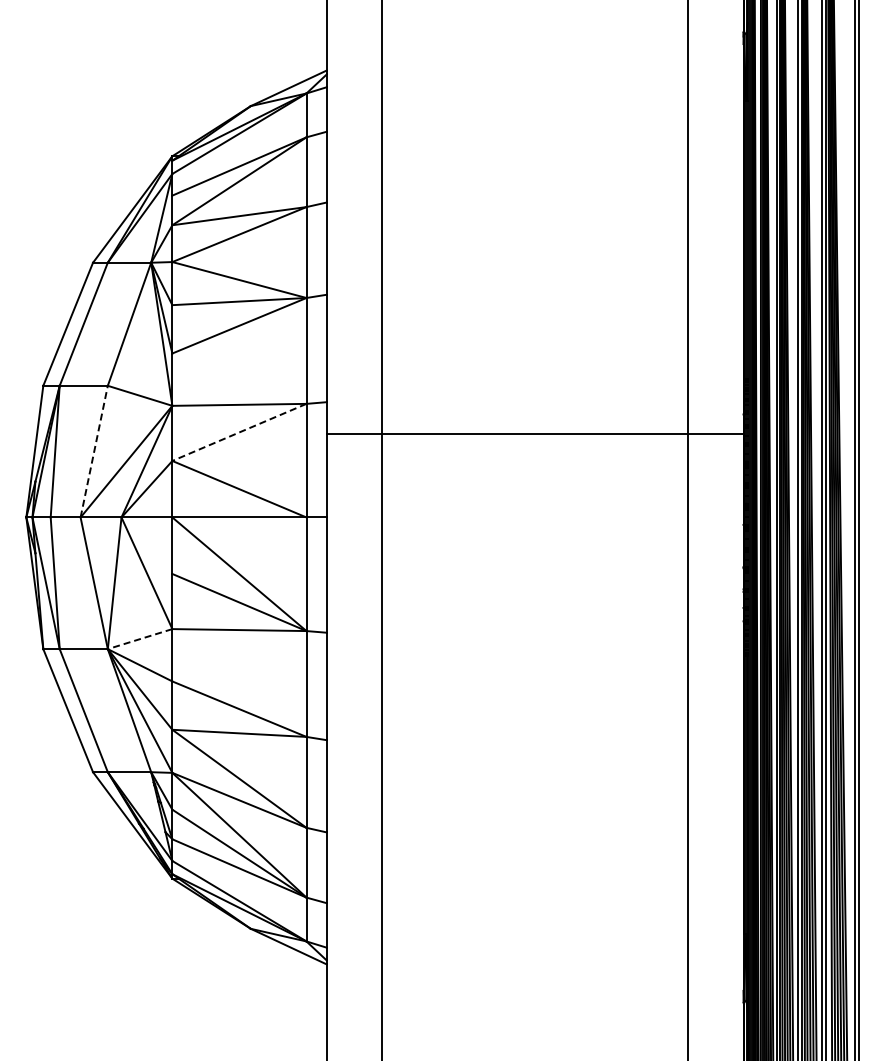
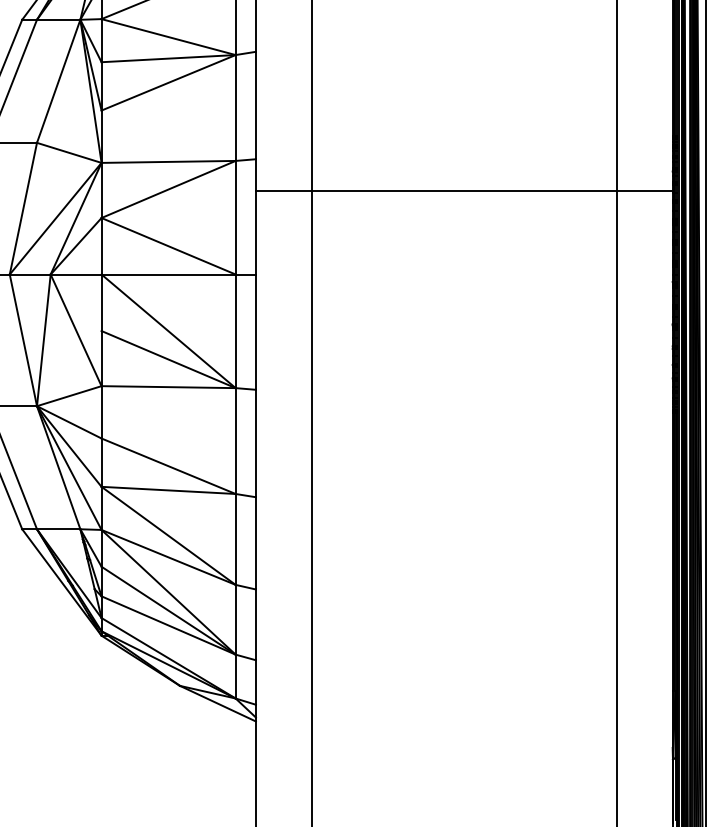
line: (239, 432) -> (168, 189), dashed -> solid
line: (94, 451) -> (23, 208), dashed -> solid
line: (140, 639) -> (69, 396), dashed -> solid

